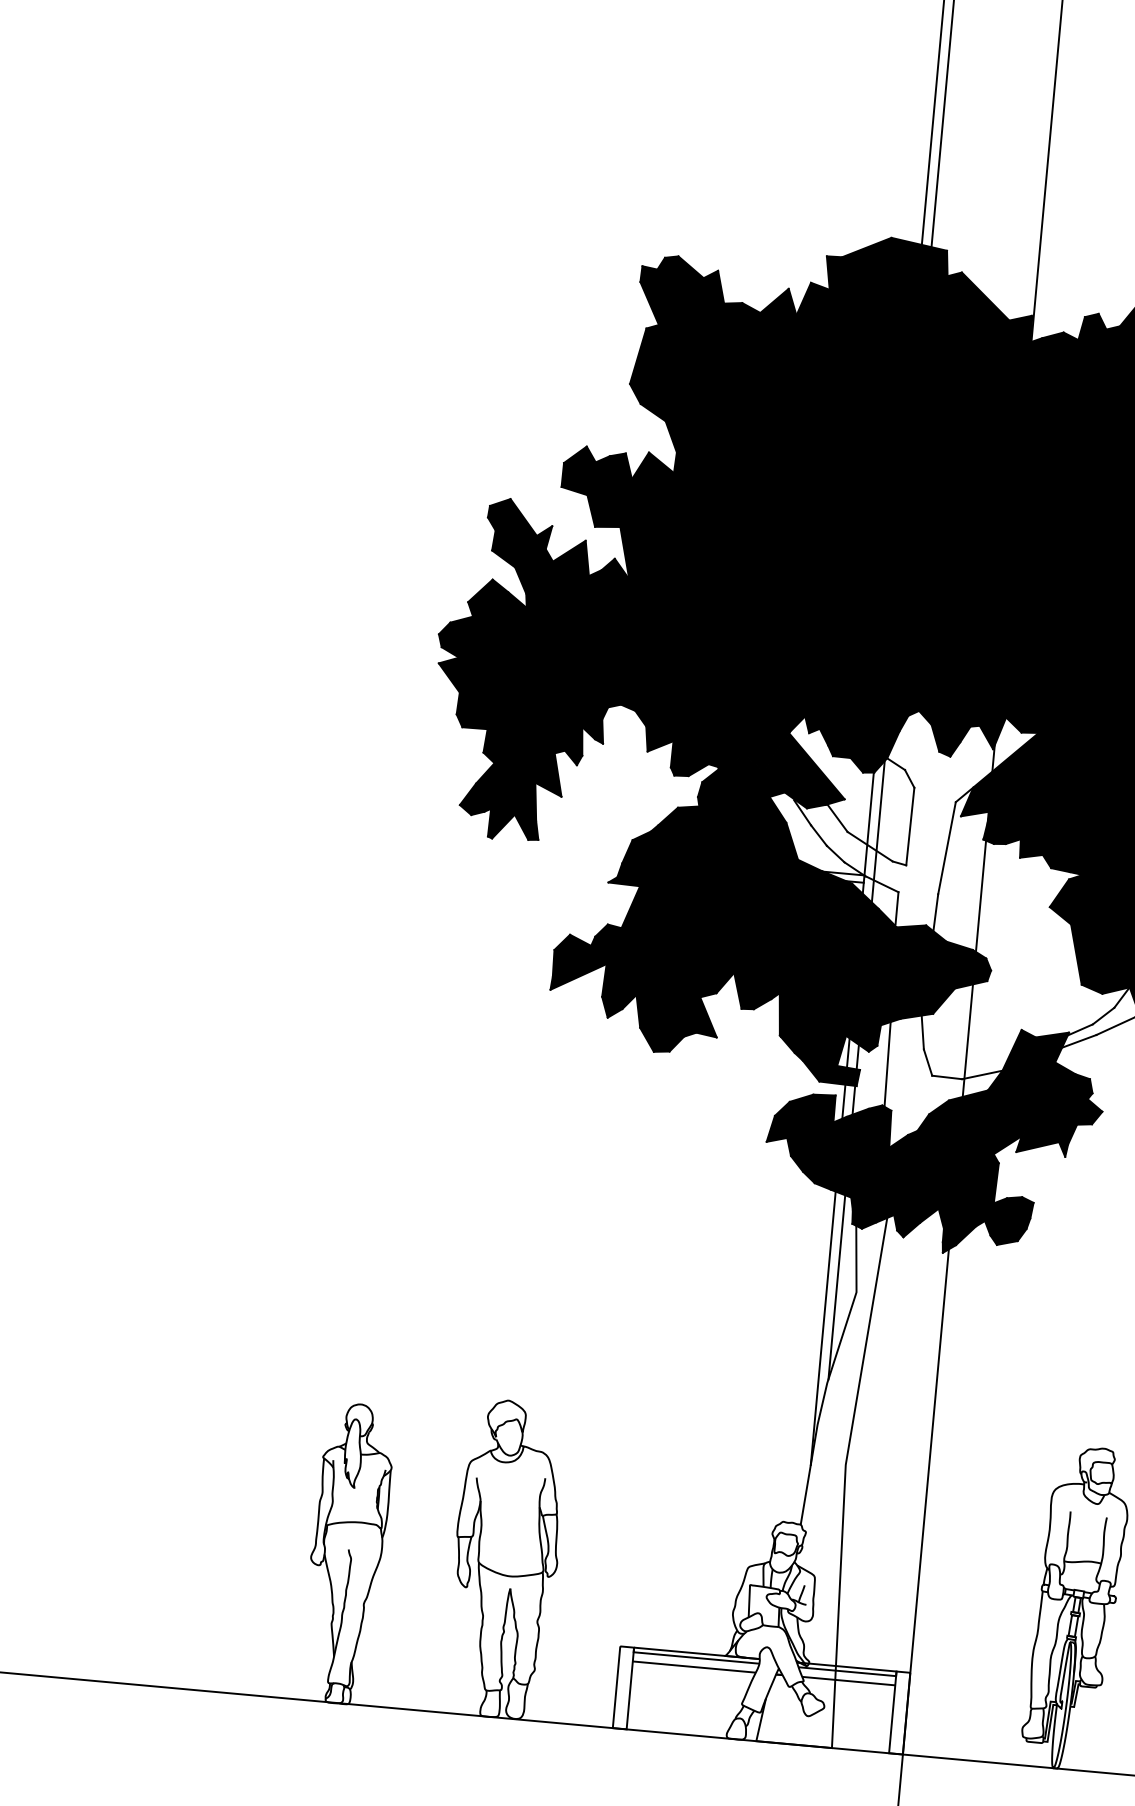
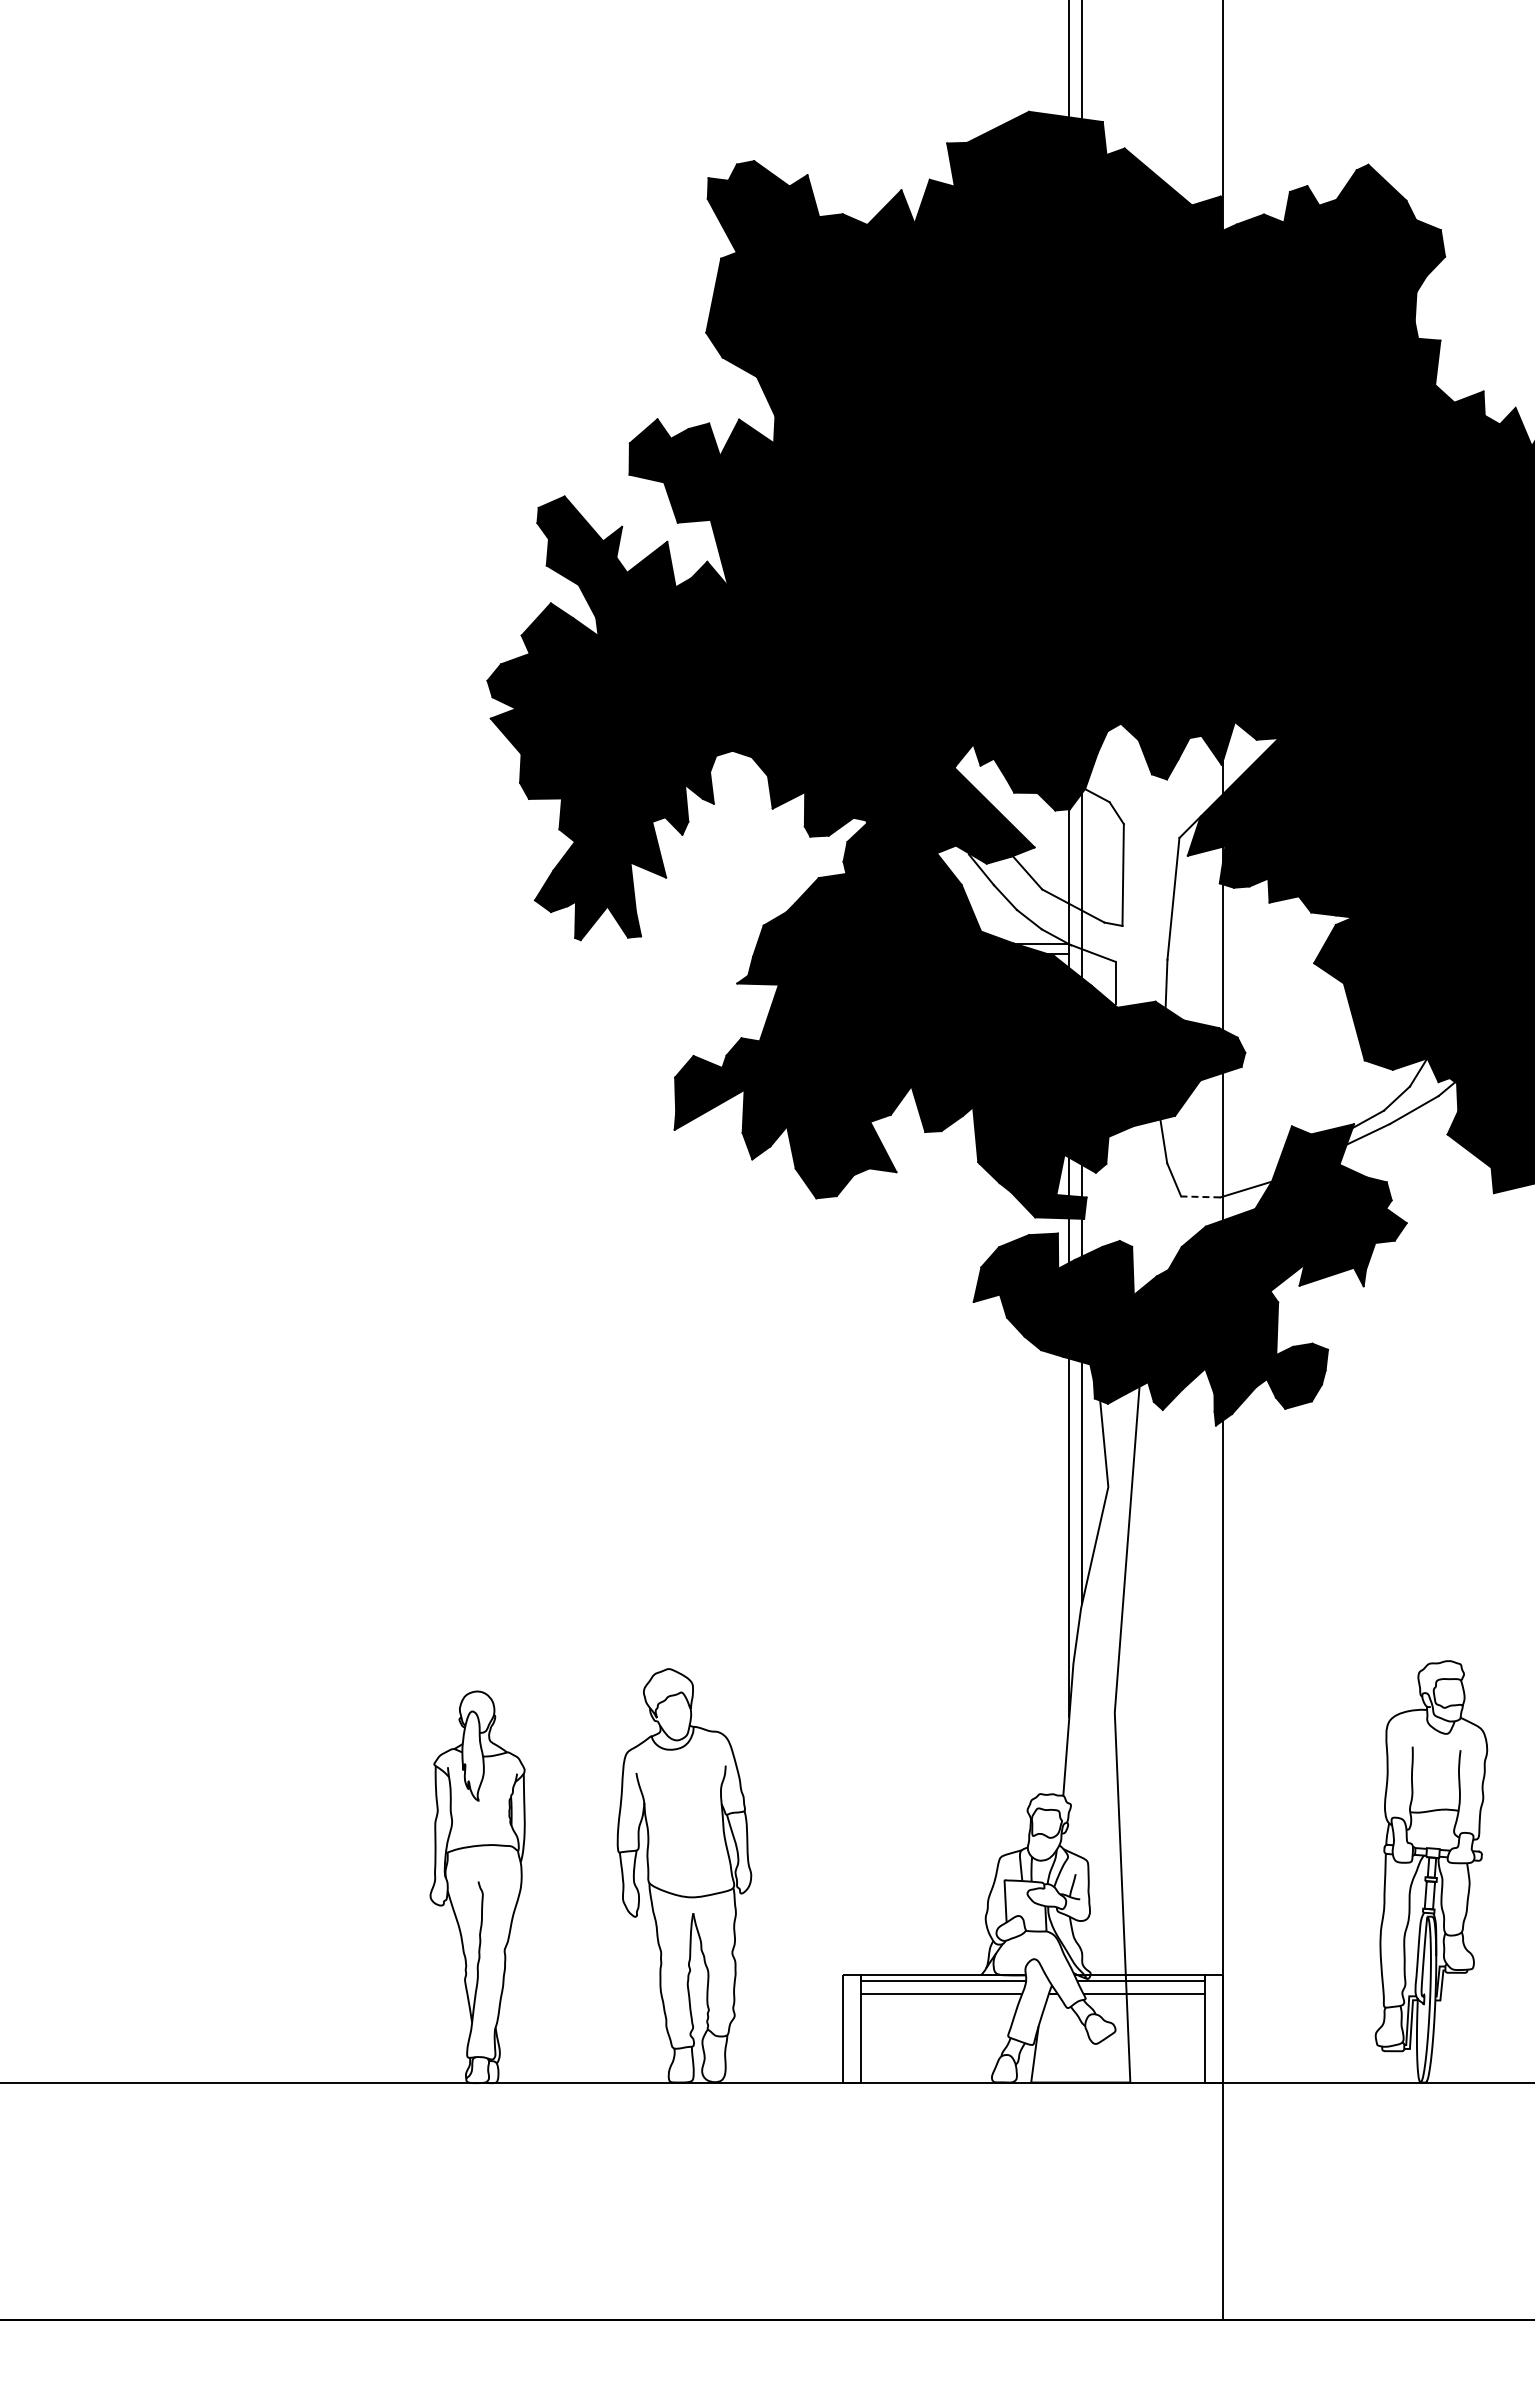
line: (887, 1063) -> (1121, 1185), removed
line: (946, 1077) -> (1200, 1196), solid -> dashed

